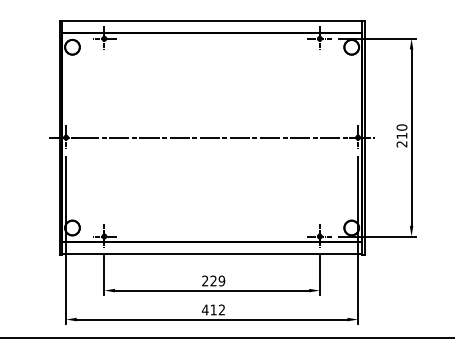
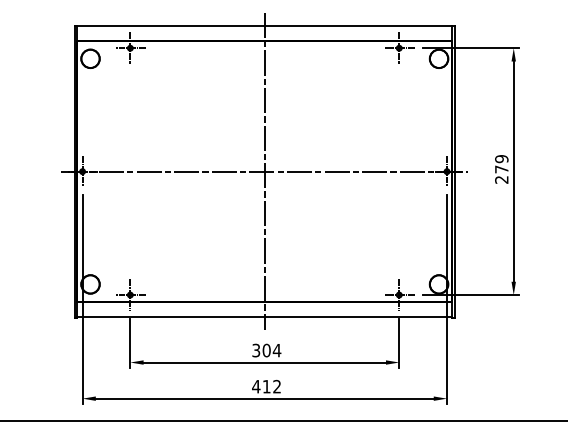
text: (401, 131) -> (501, 164), 210 -> 279
line: (211, 137) -> (264, 171), added
text: (213, 280) -> (266, 350), 229 -> 304

